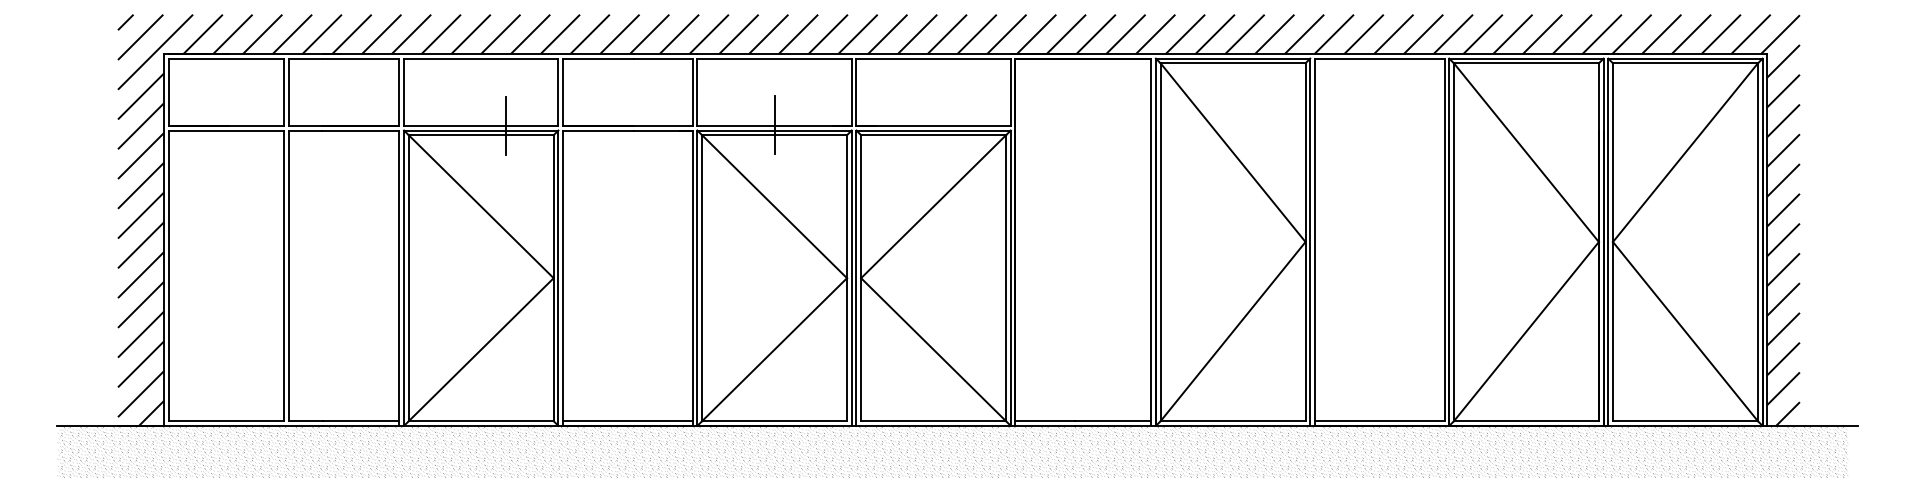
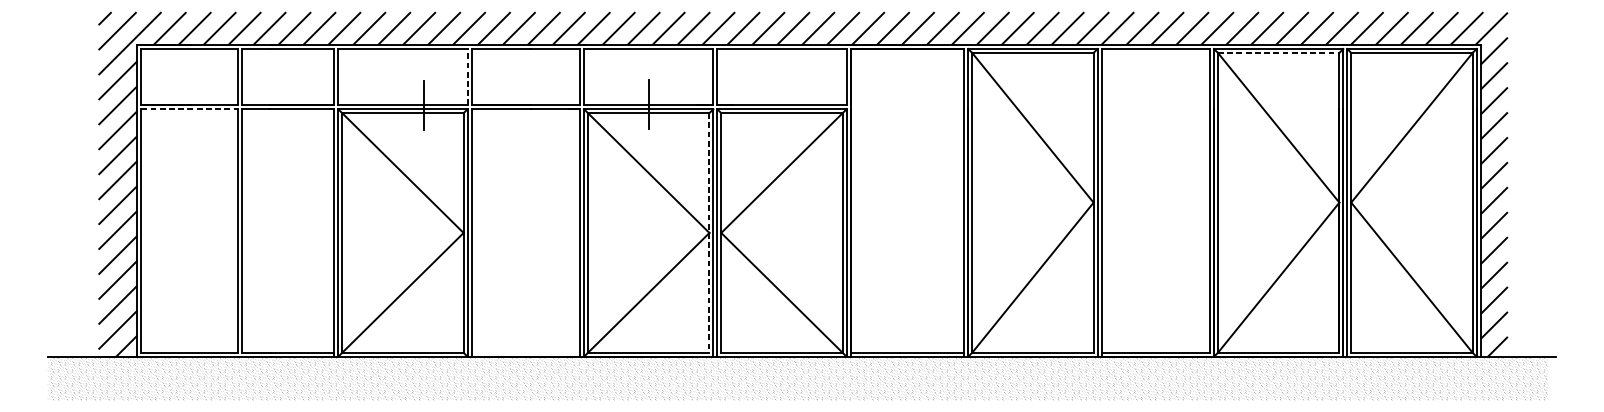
line: (1526, 63) -> (1278, 53), solid -> dashed
line: (558, 92) -> (467, 77), solid -> dashed
line: (226, 130) -> (189, 109), solid -> dashed
line: (847, 278) -> (709, 233), solid -> dashed
line: (627, 421) -> (525, 353), removed

